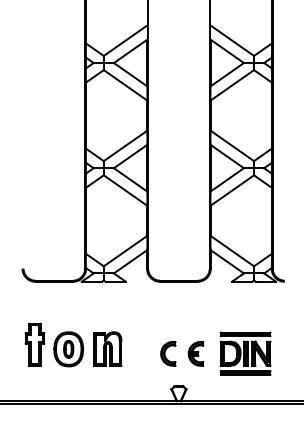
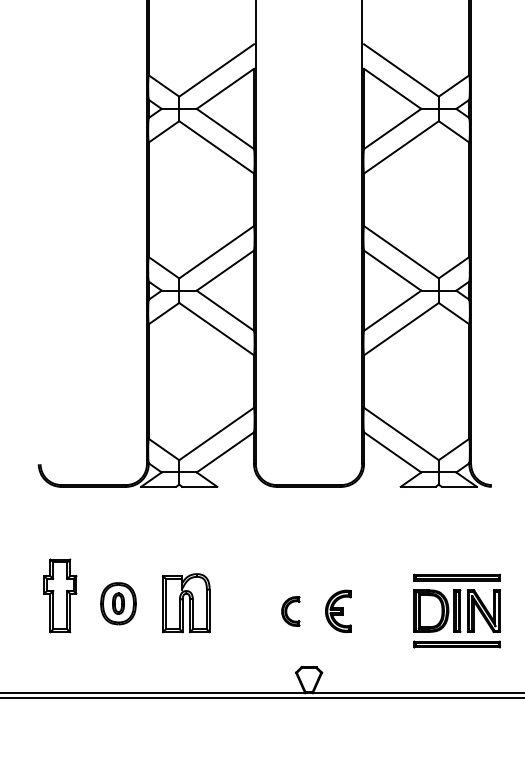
part: (68, 349) -> (118, 603), size x0.7
part: (168, 353) -> (291, 610), size x0.7
part: (245, 353) -> (456, 610), moved

